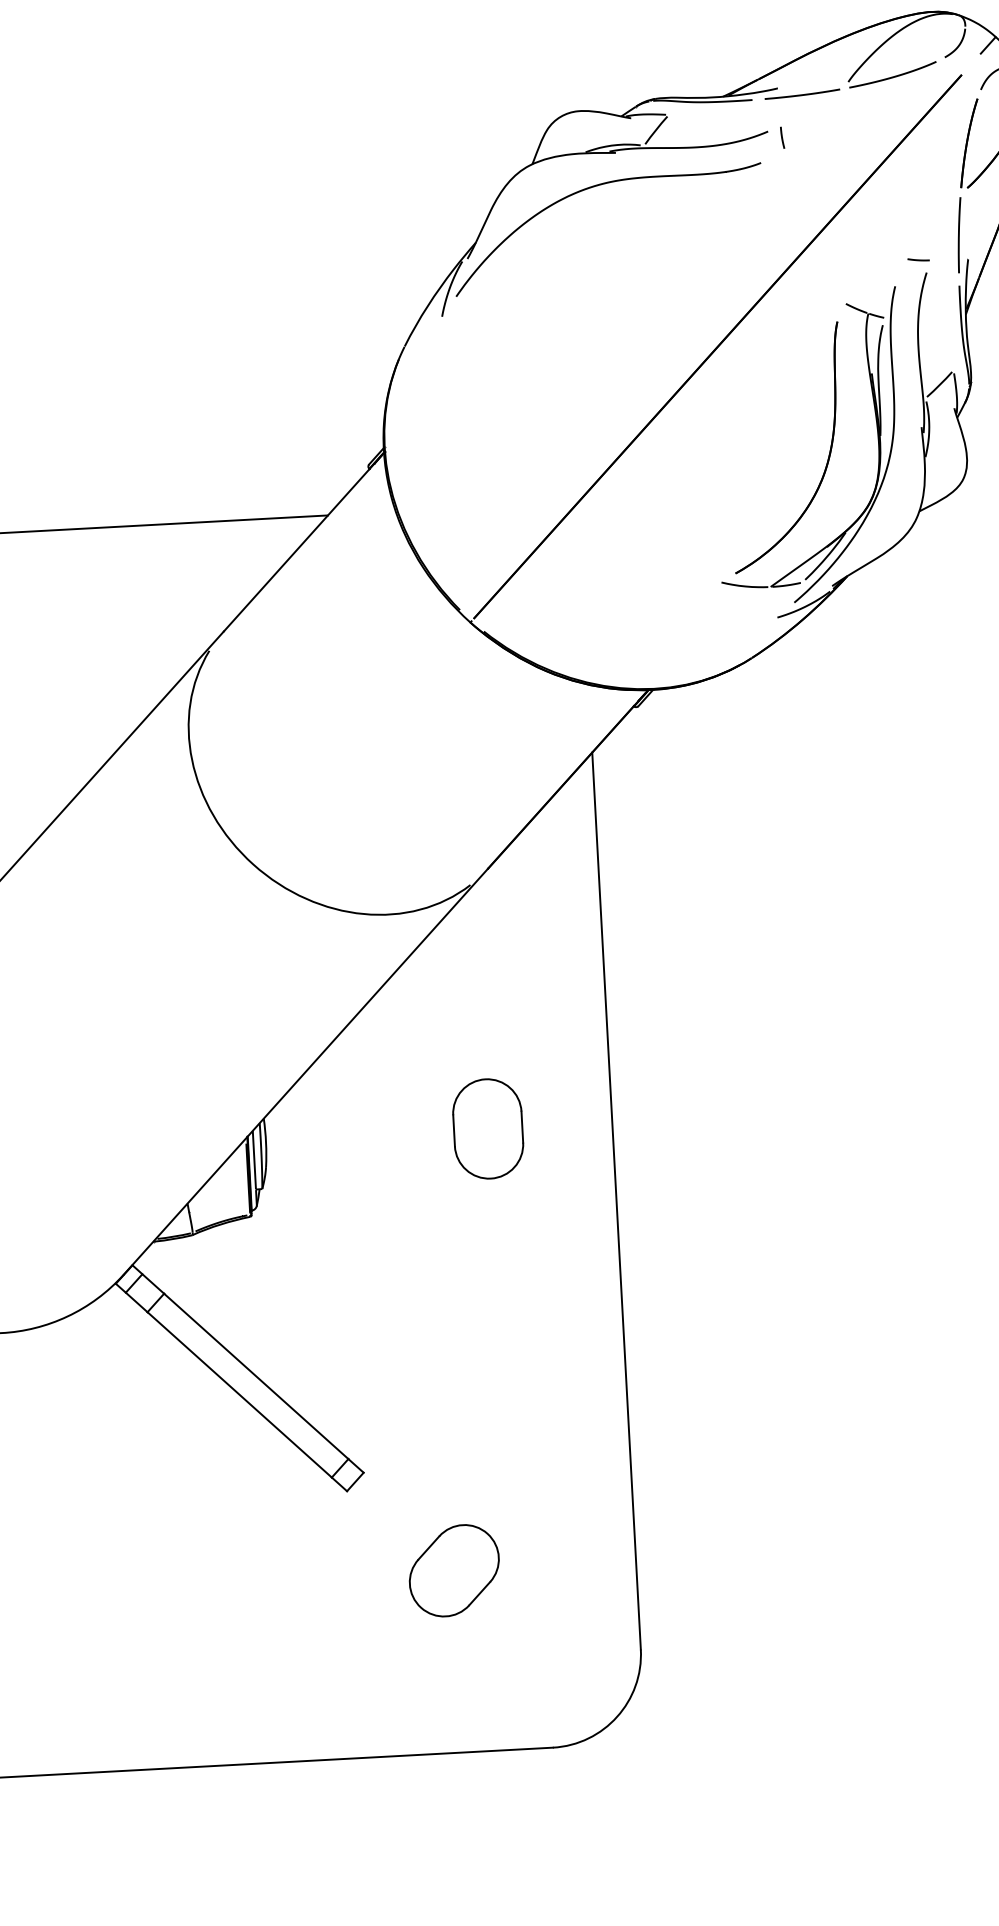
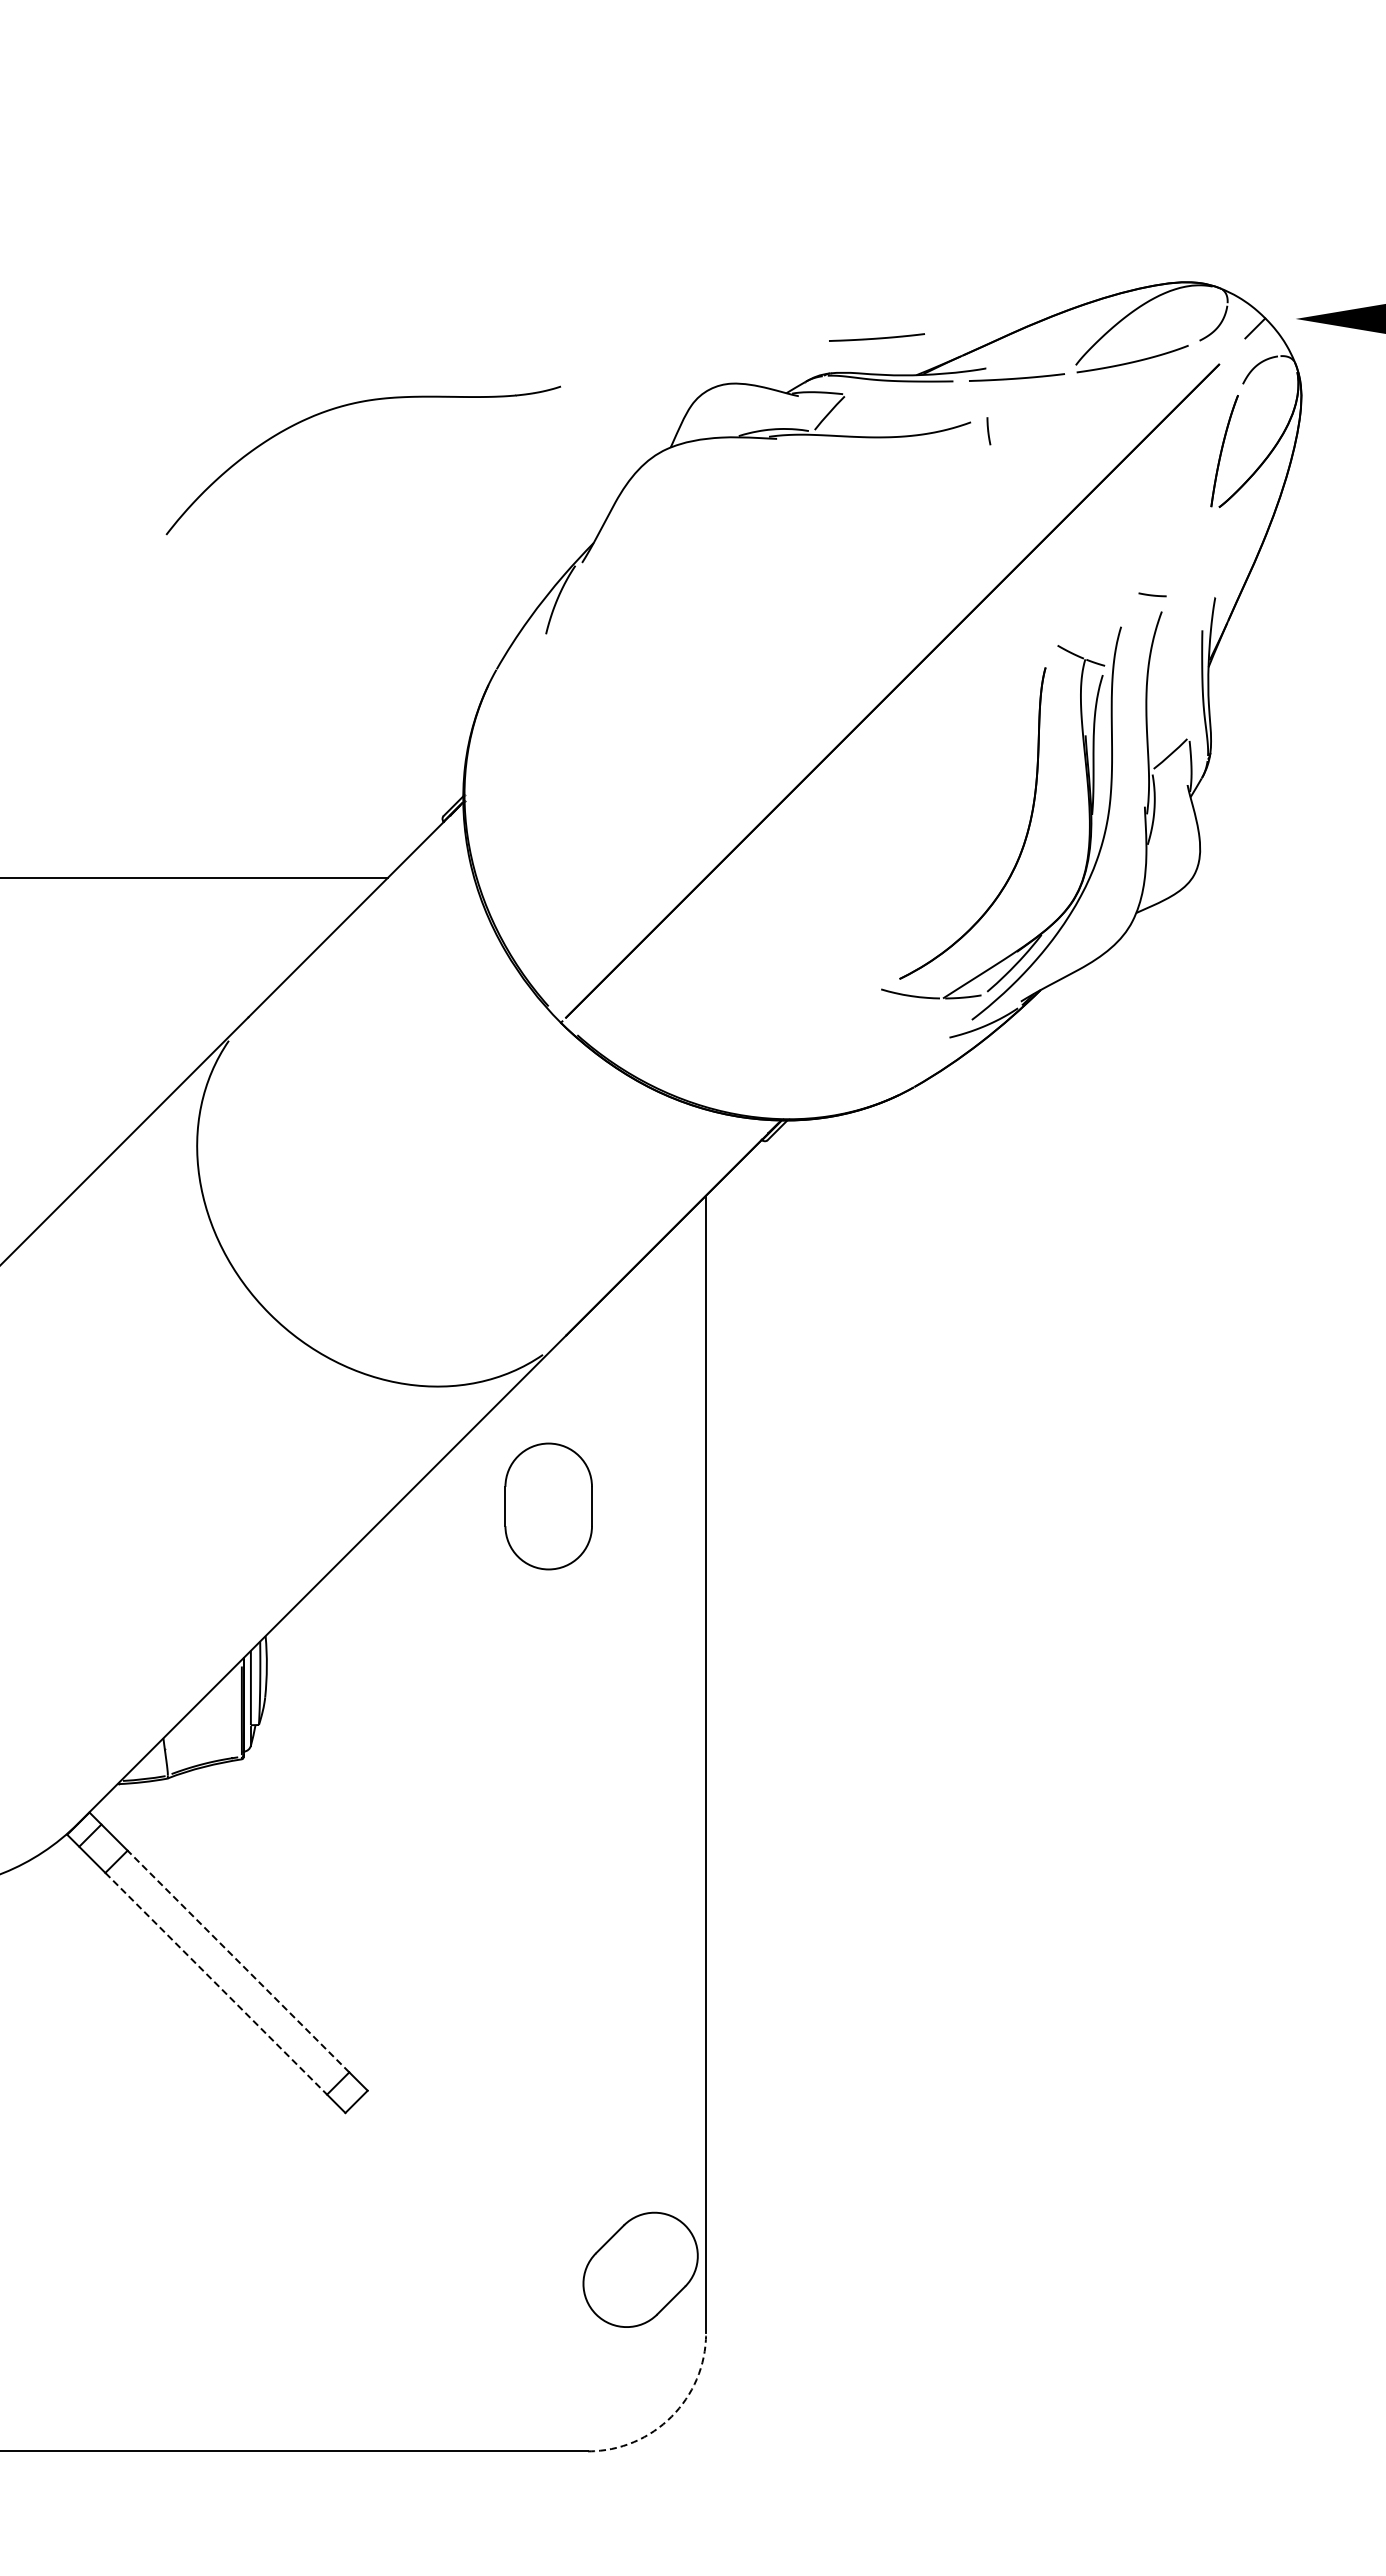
line: (689, 68) -> (876, 337), added
curve: (599, 185) -> (354, 404), moved
curve: (959, 235) -> (1205, 566), removed
part: (488, 1128) -> (548, 1506), moved
line: (256, 1376) -> (238, 1961), solid -> dashed
line: (239, 1394) -> (216, 1983), solid -> dashed
part: (454, 1570) -> (640, 2269), moved
arc: (617, 1716) -> (671, 2416), solid -> dashed

